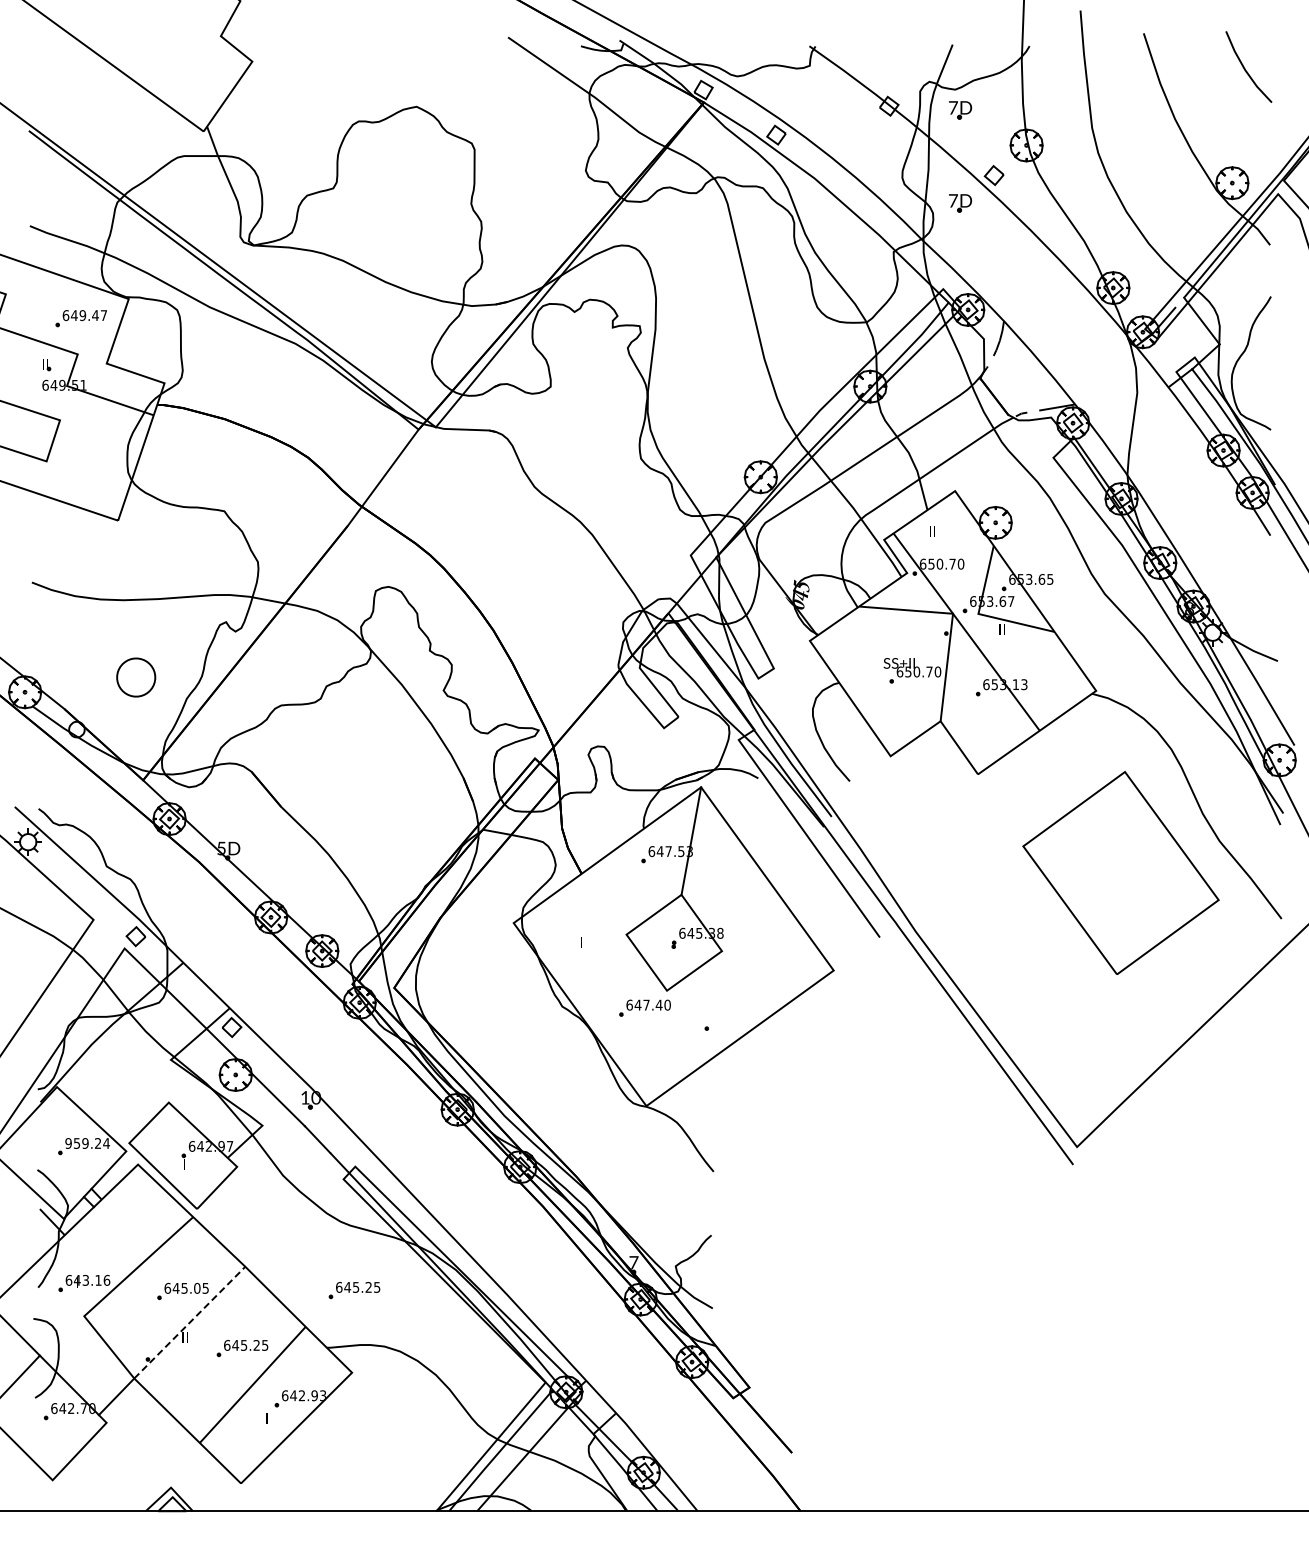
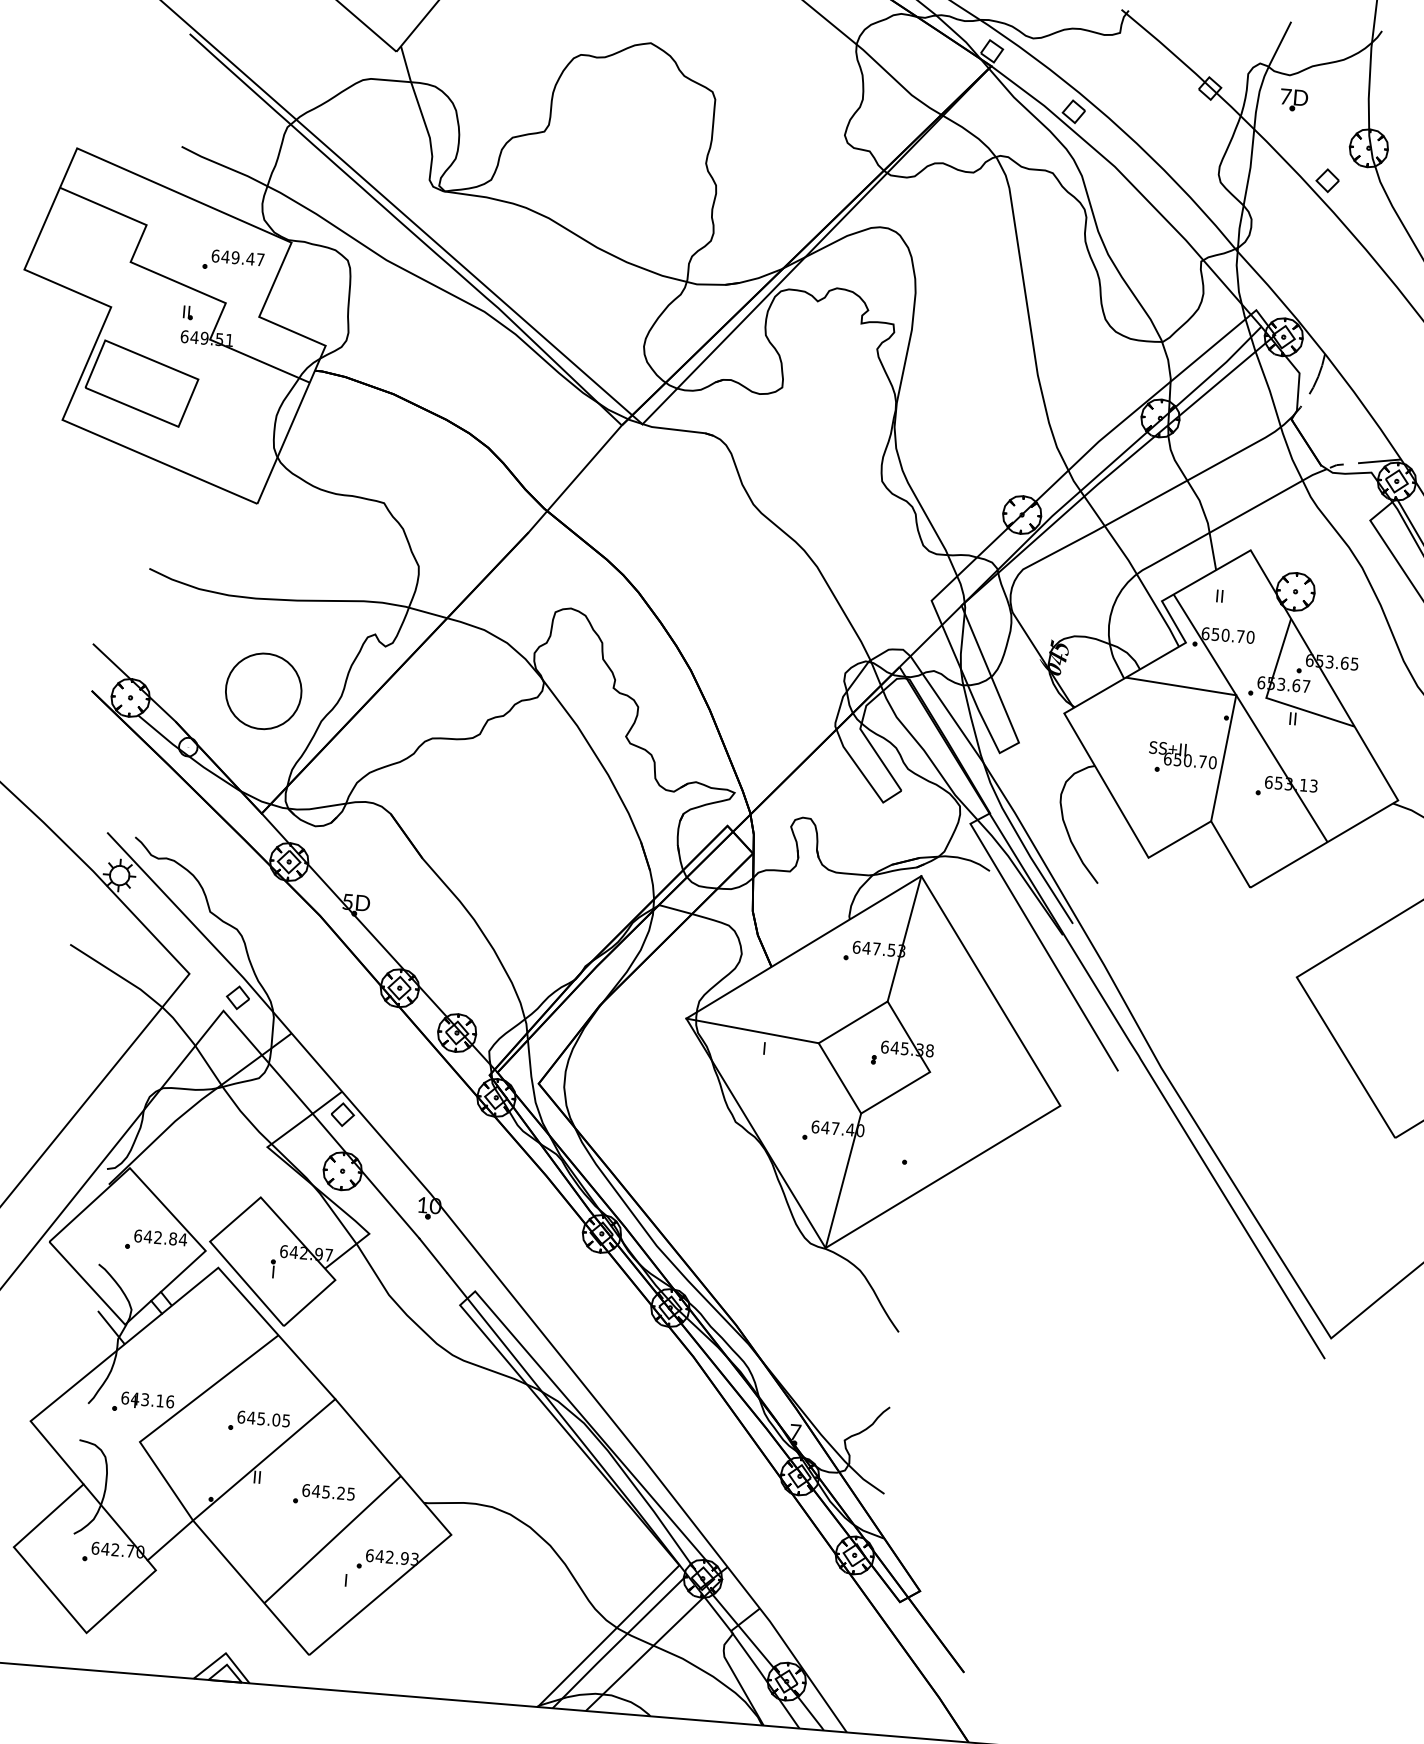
part: (960, 203) -> (1285, 210), removed
part: (135, 677) -> (262, 691), size x1.67
line: (569, 928) -> (751, 1030), added
line: (656, 1048) -> (843, 1180), added
text: (83, 1143) -> (155, 1237), 959.24 -> 642.84
part: (354, 1290) -> (462, 1437), removed
line: (189, 1322) -> (263, 1459), dashed -> solid

